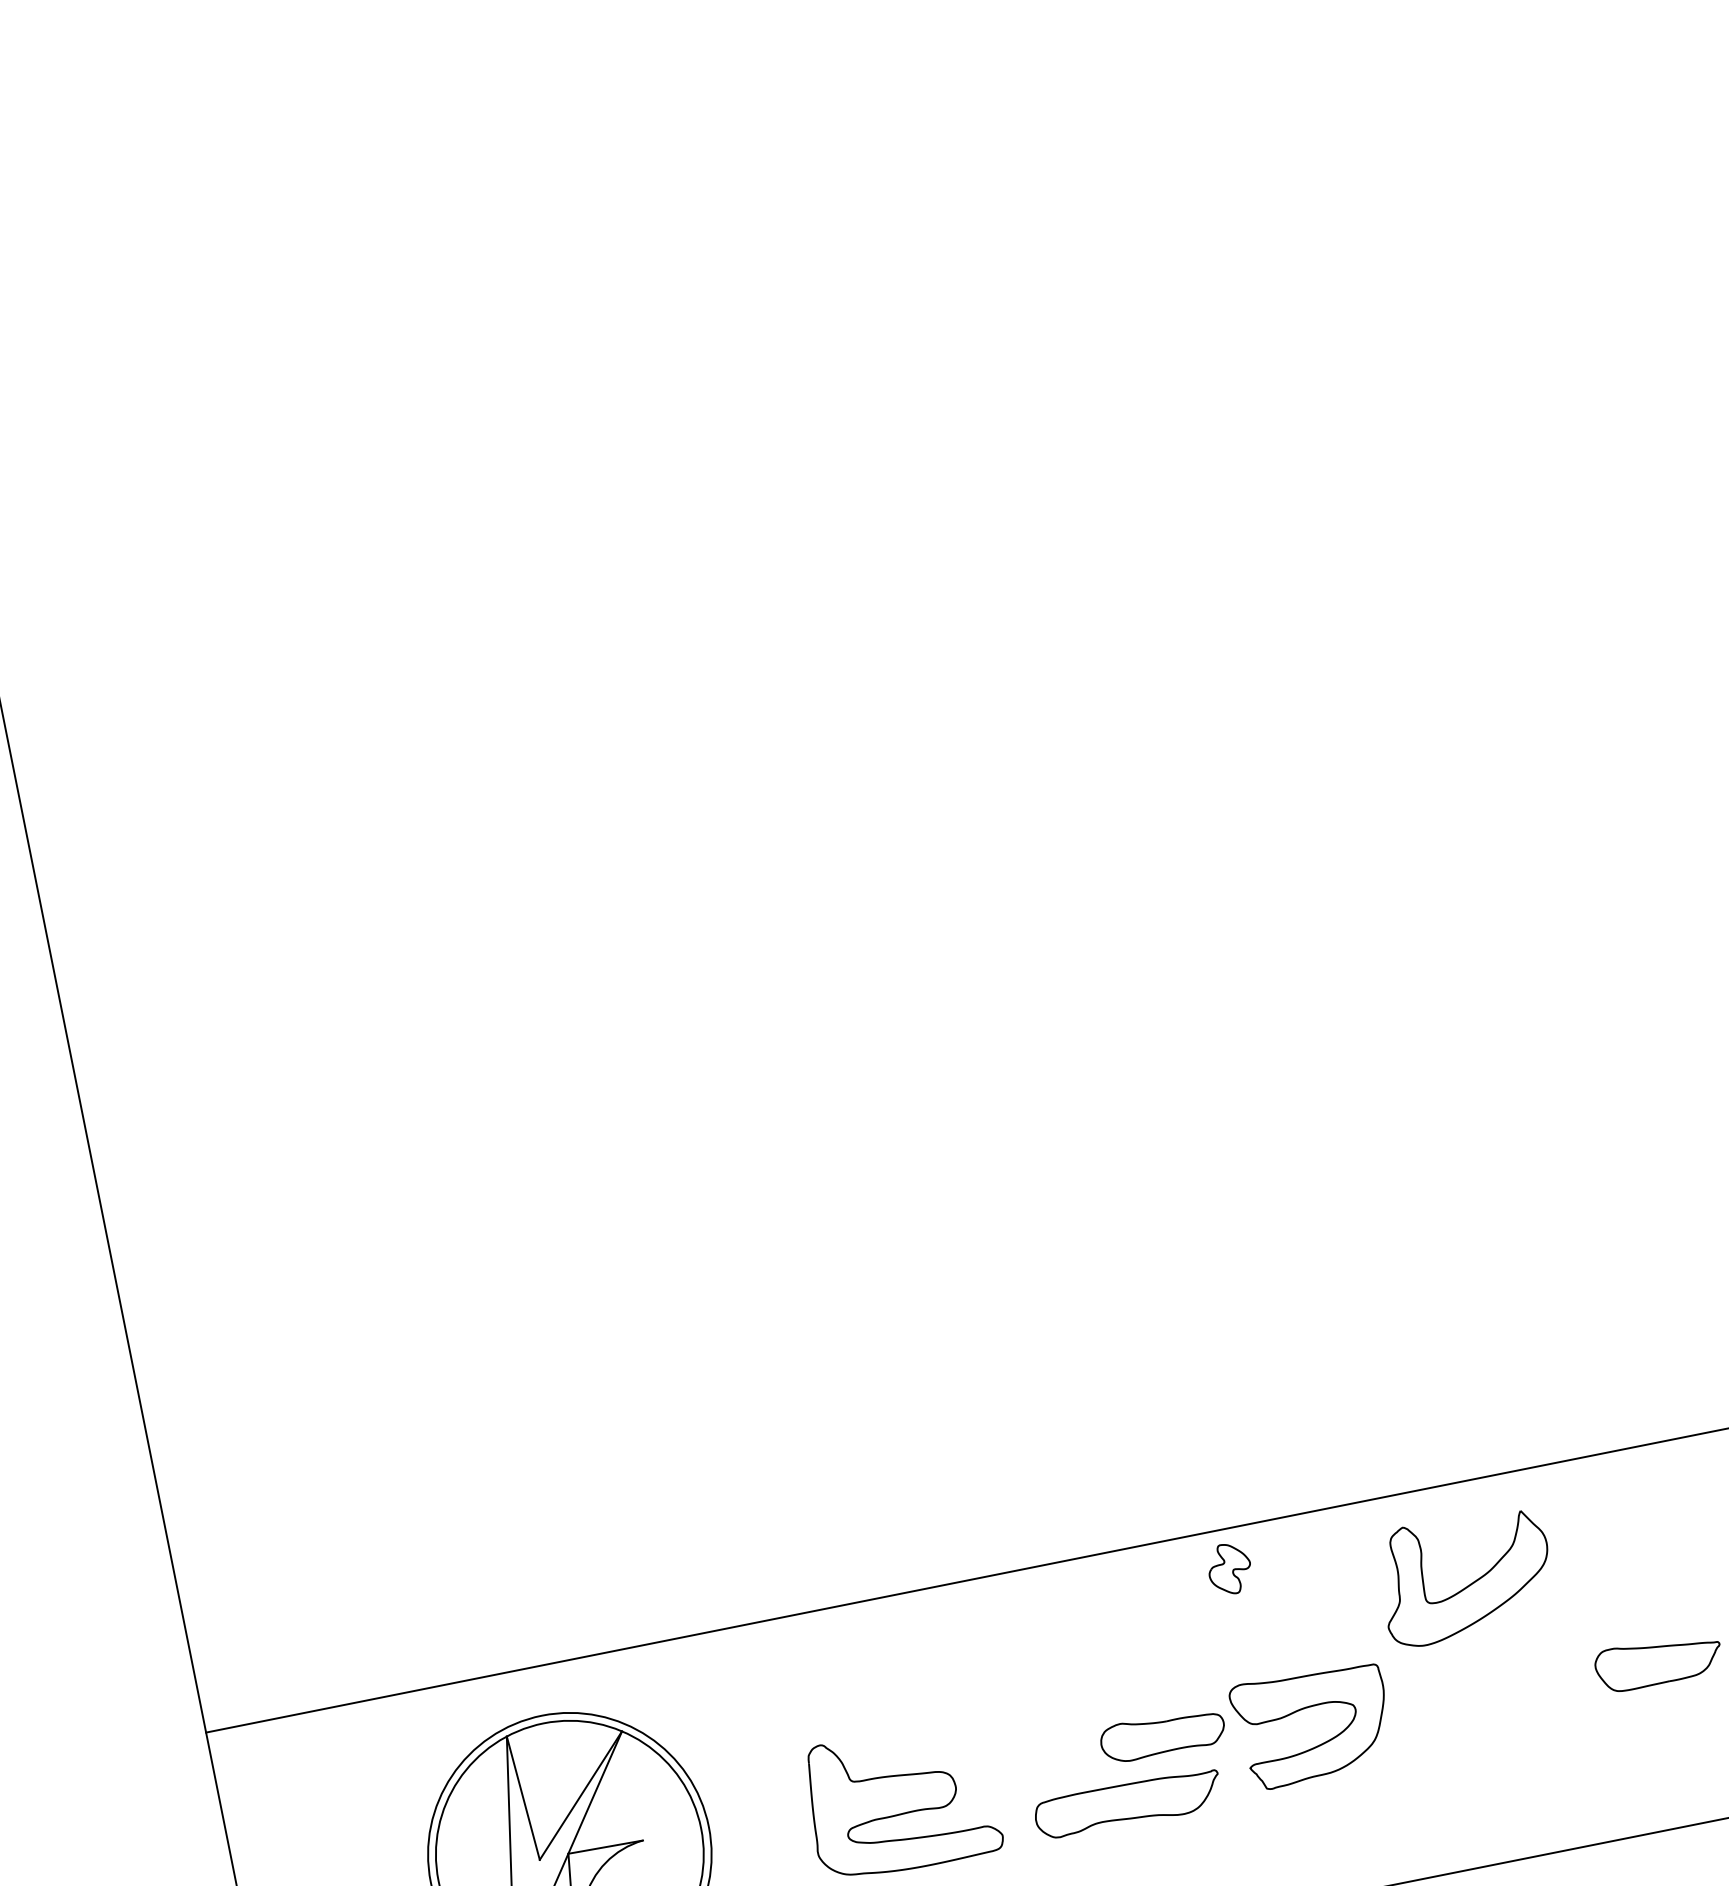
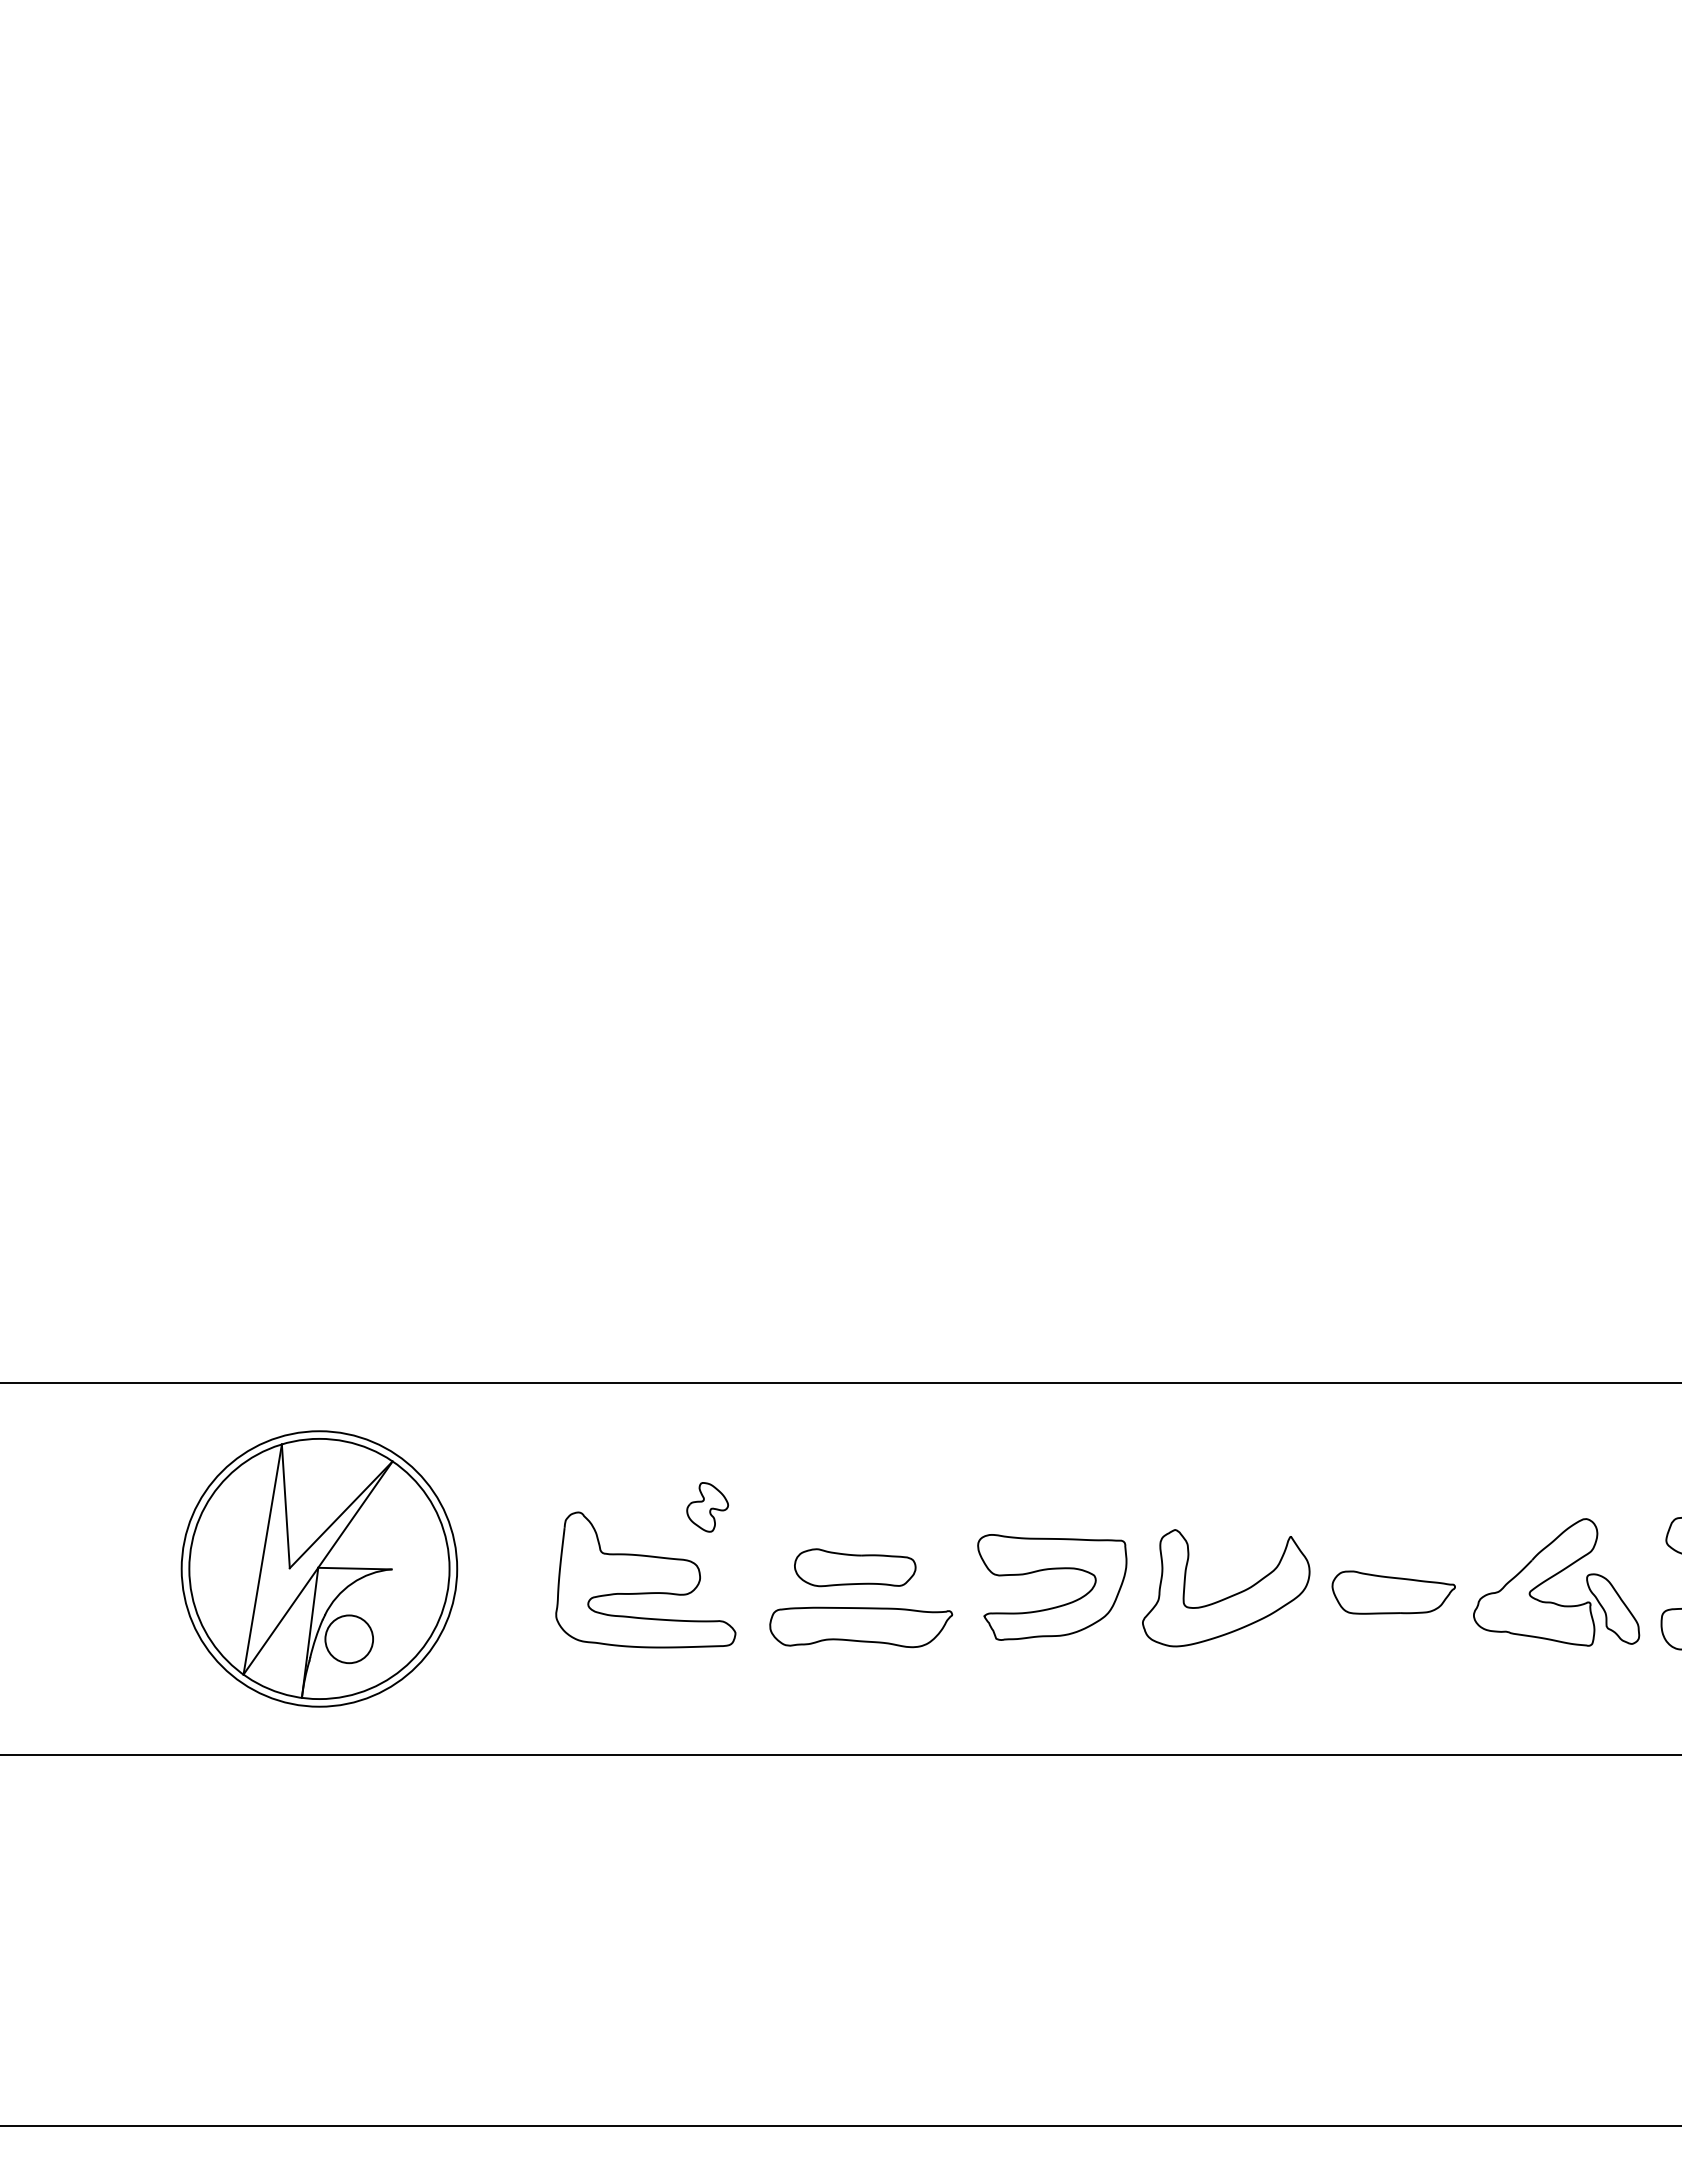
curve: (1232, 1570) -> (709, 1509), moved
part: (1471, 1582) -> (1230, 1595), moved
curve: (1160, 1723) -> (855, 1556), moved

